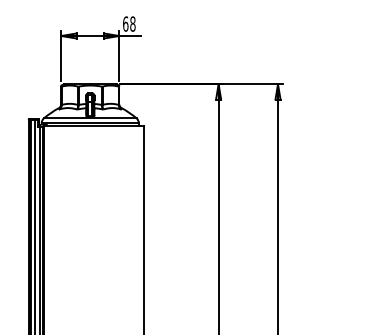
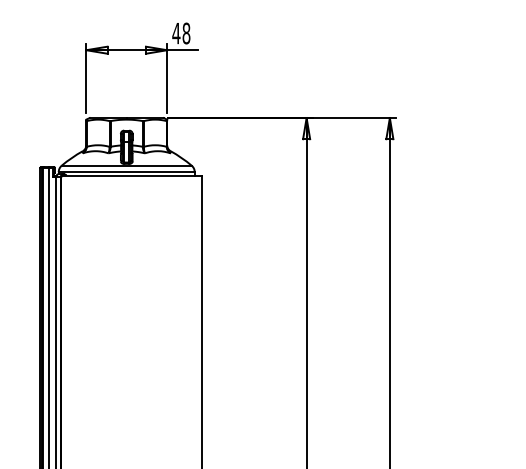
text: (125, 24) -> (176, 33), 68 -> 48

